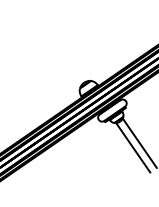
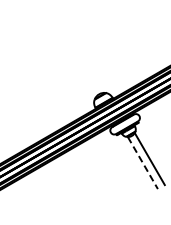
line: (133, 148) -> (143, 163), solid -> dashed

